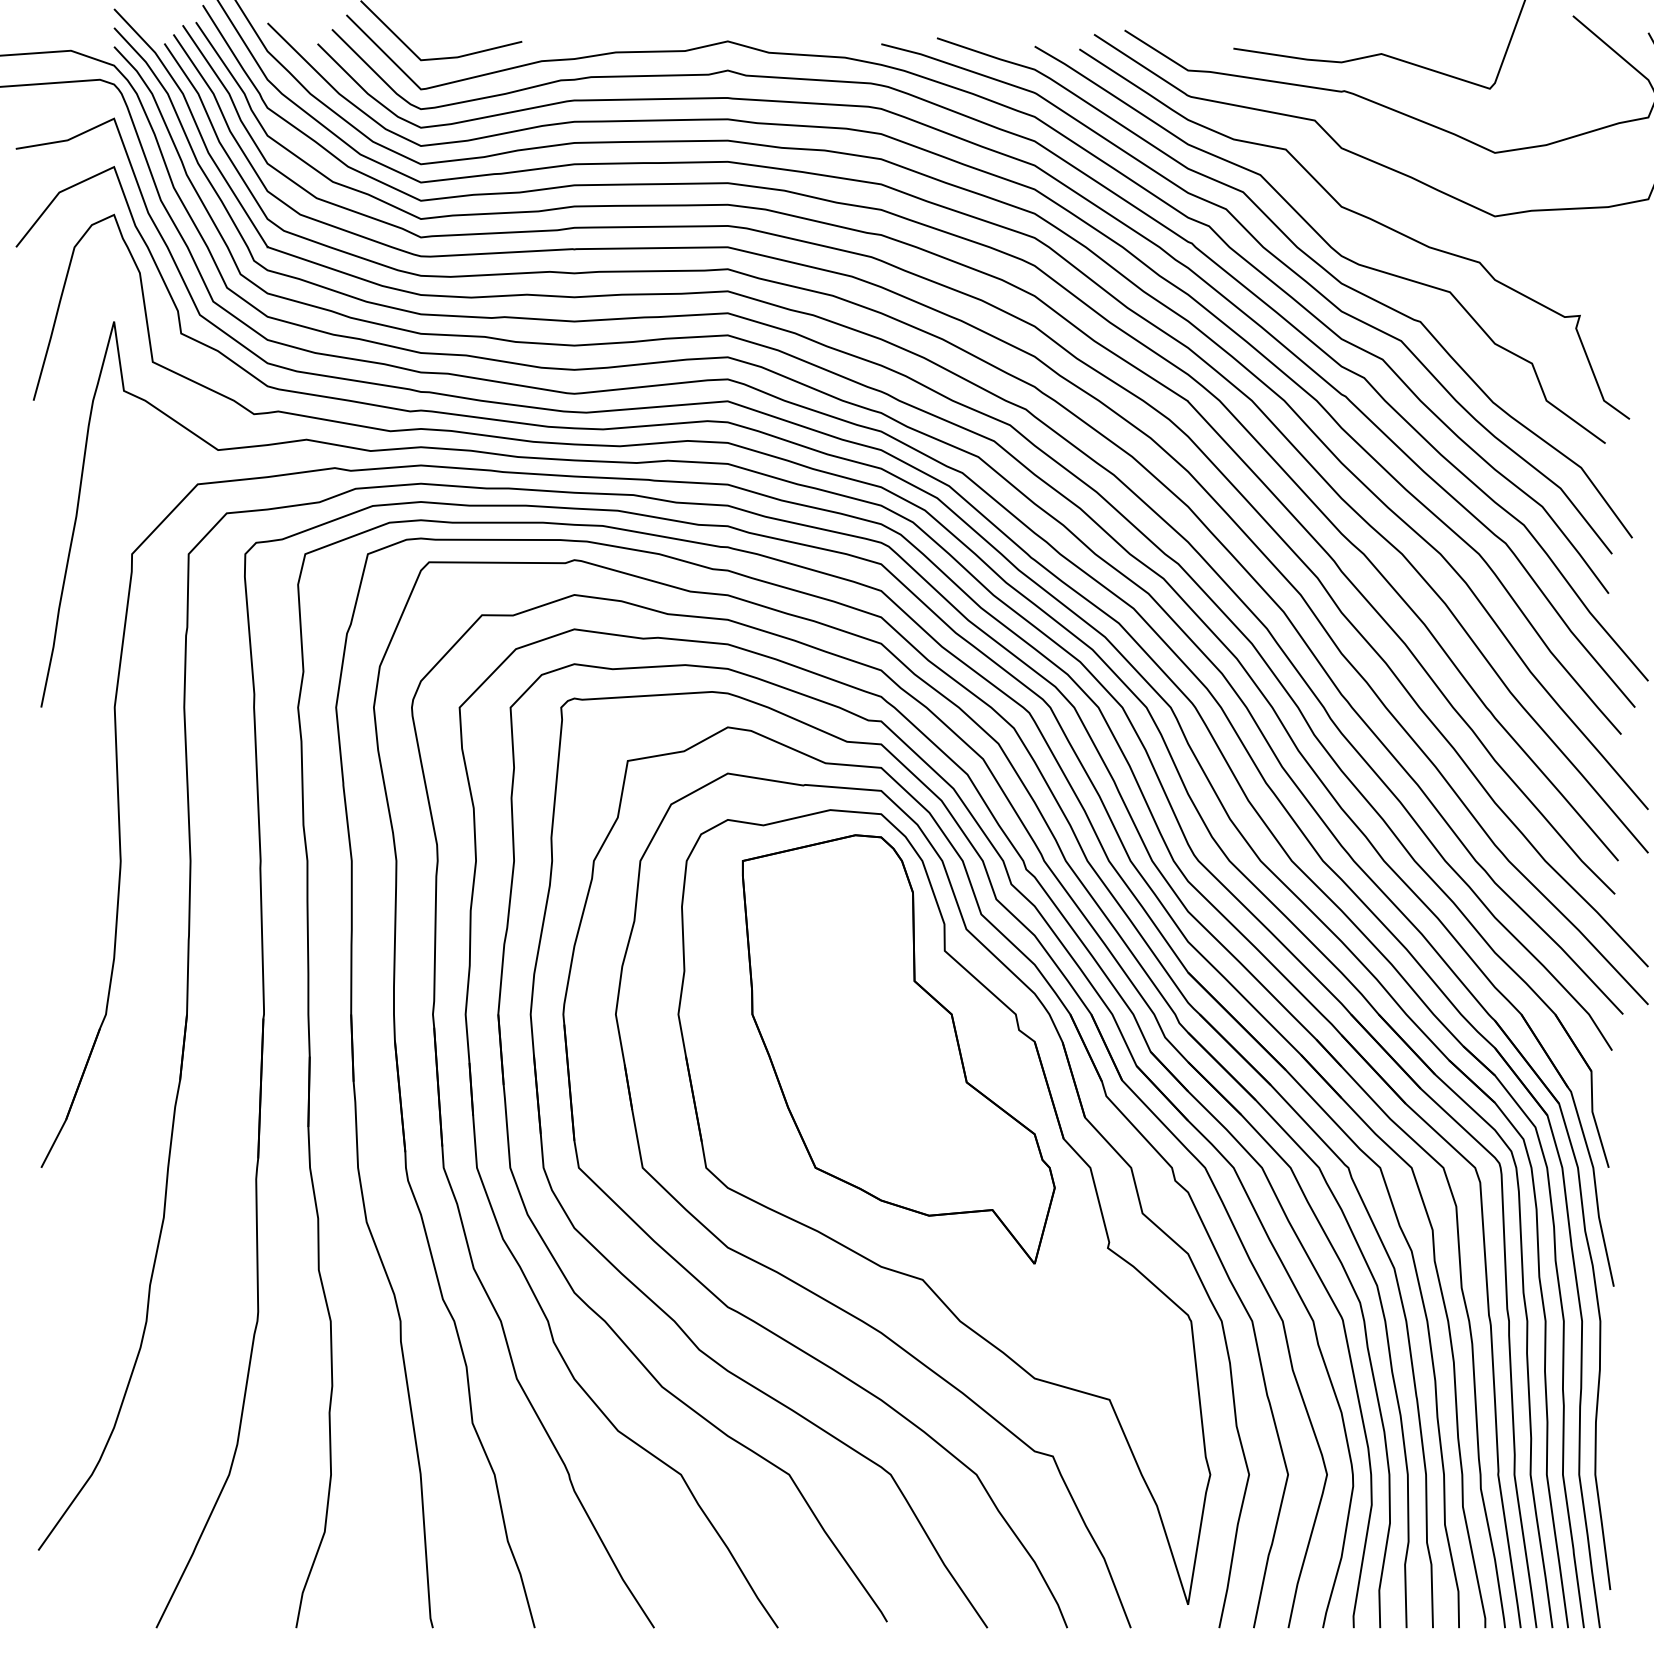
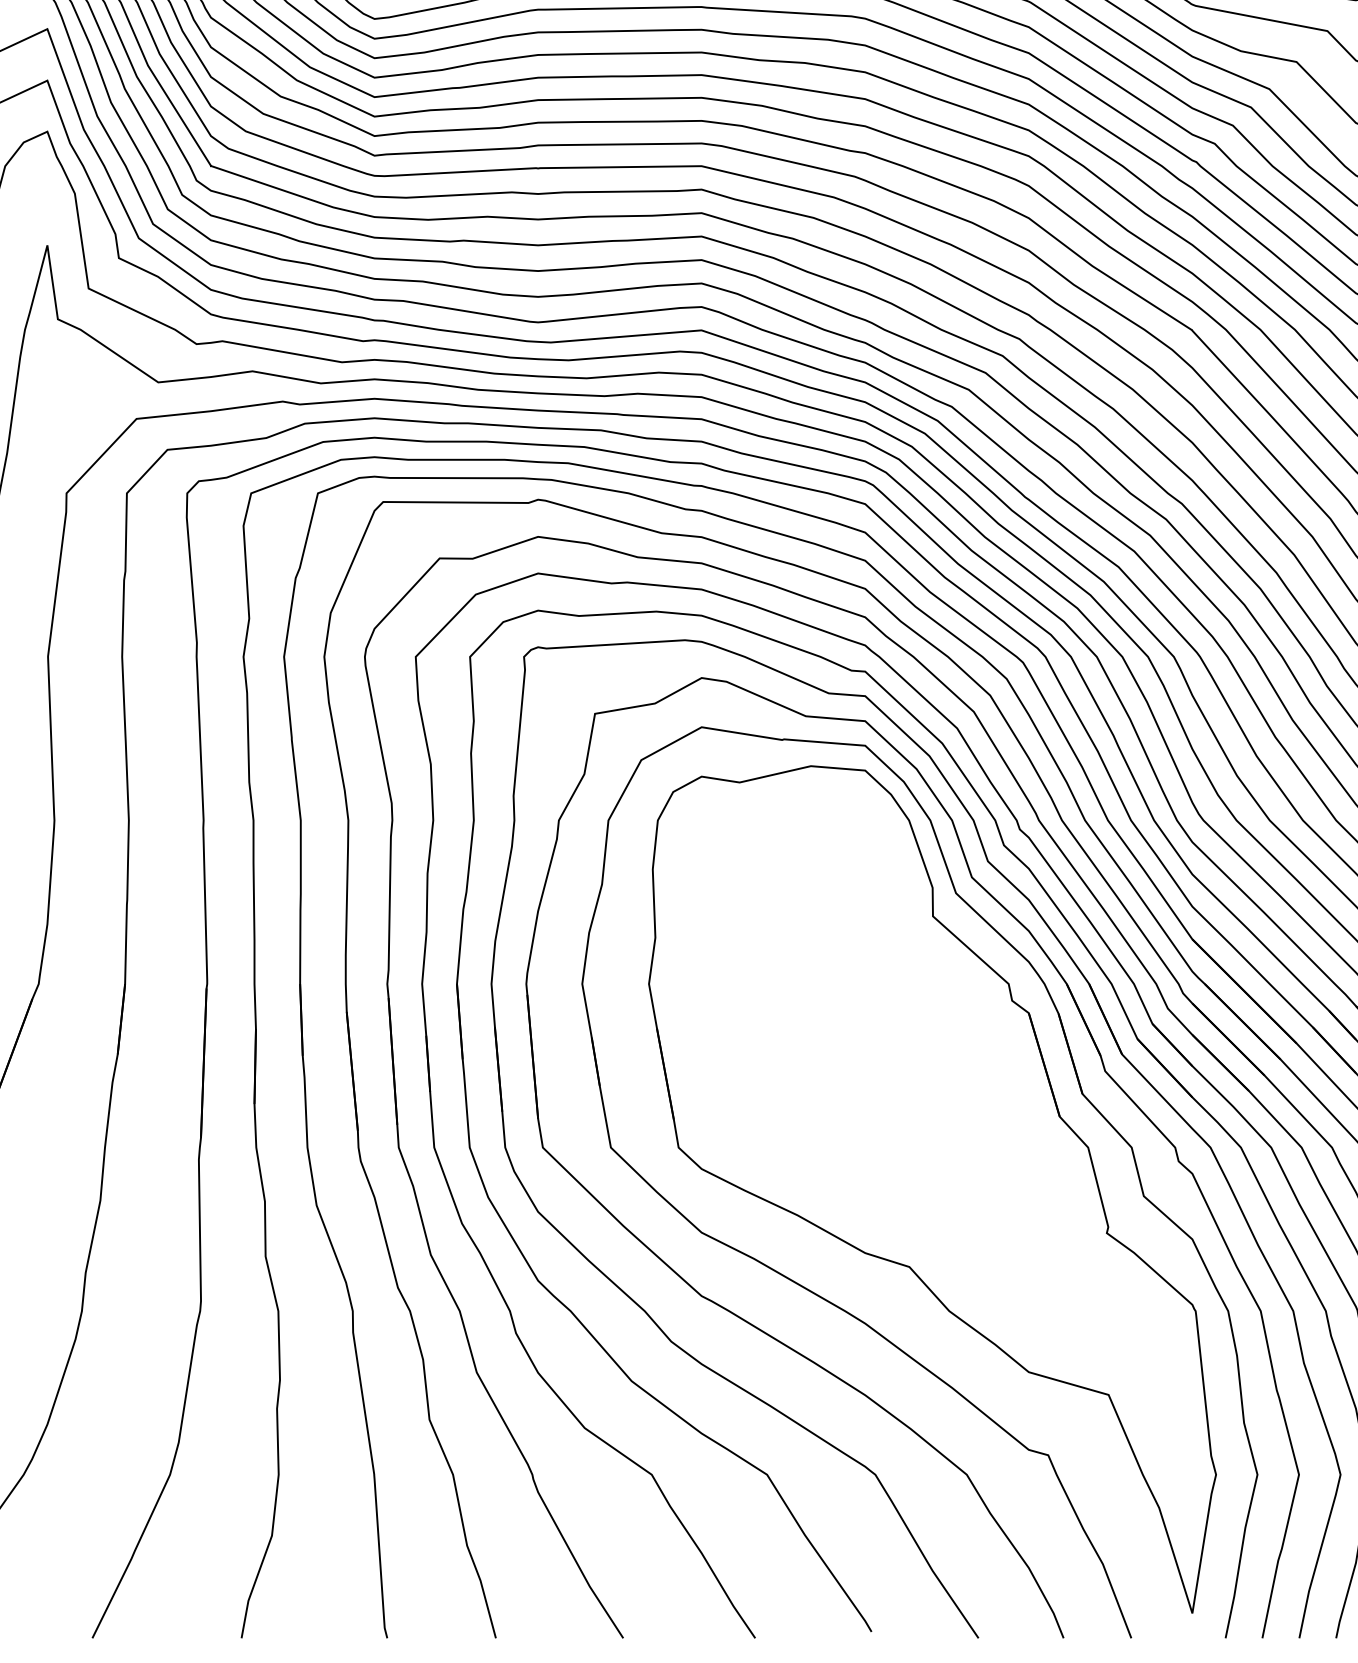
part: (898, 1049) -> (883, 1021), removed

